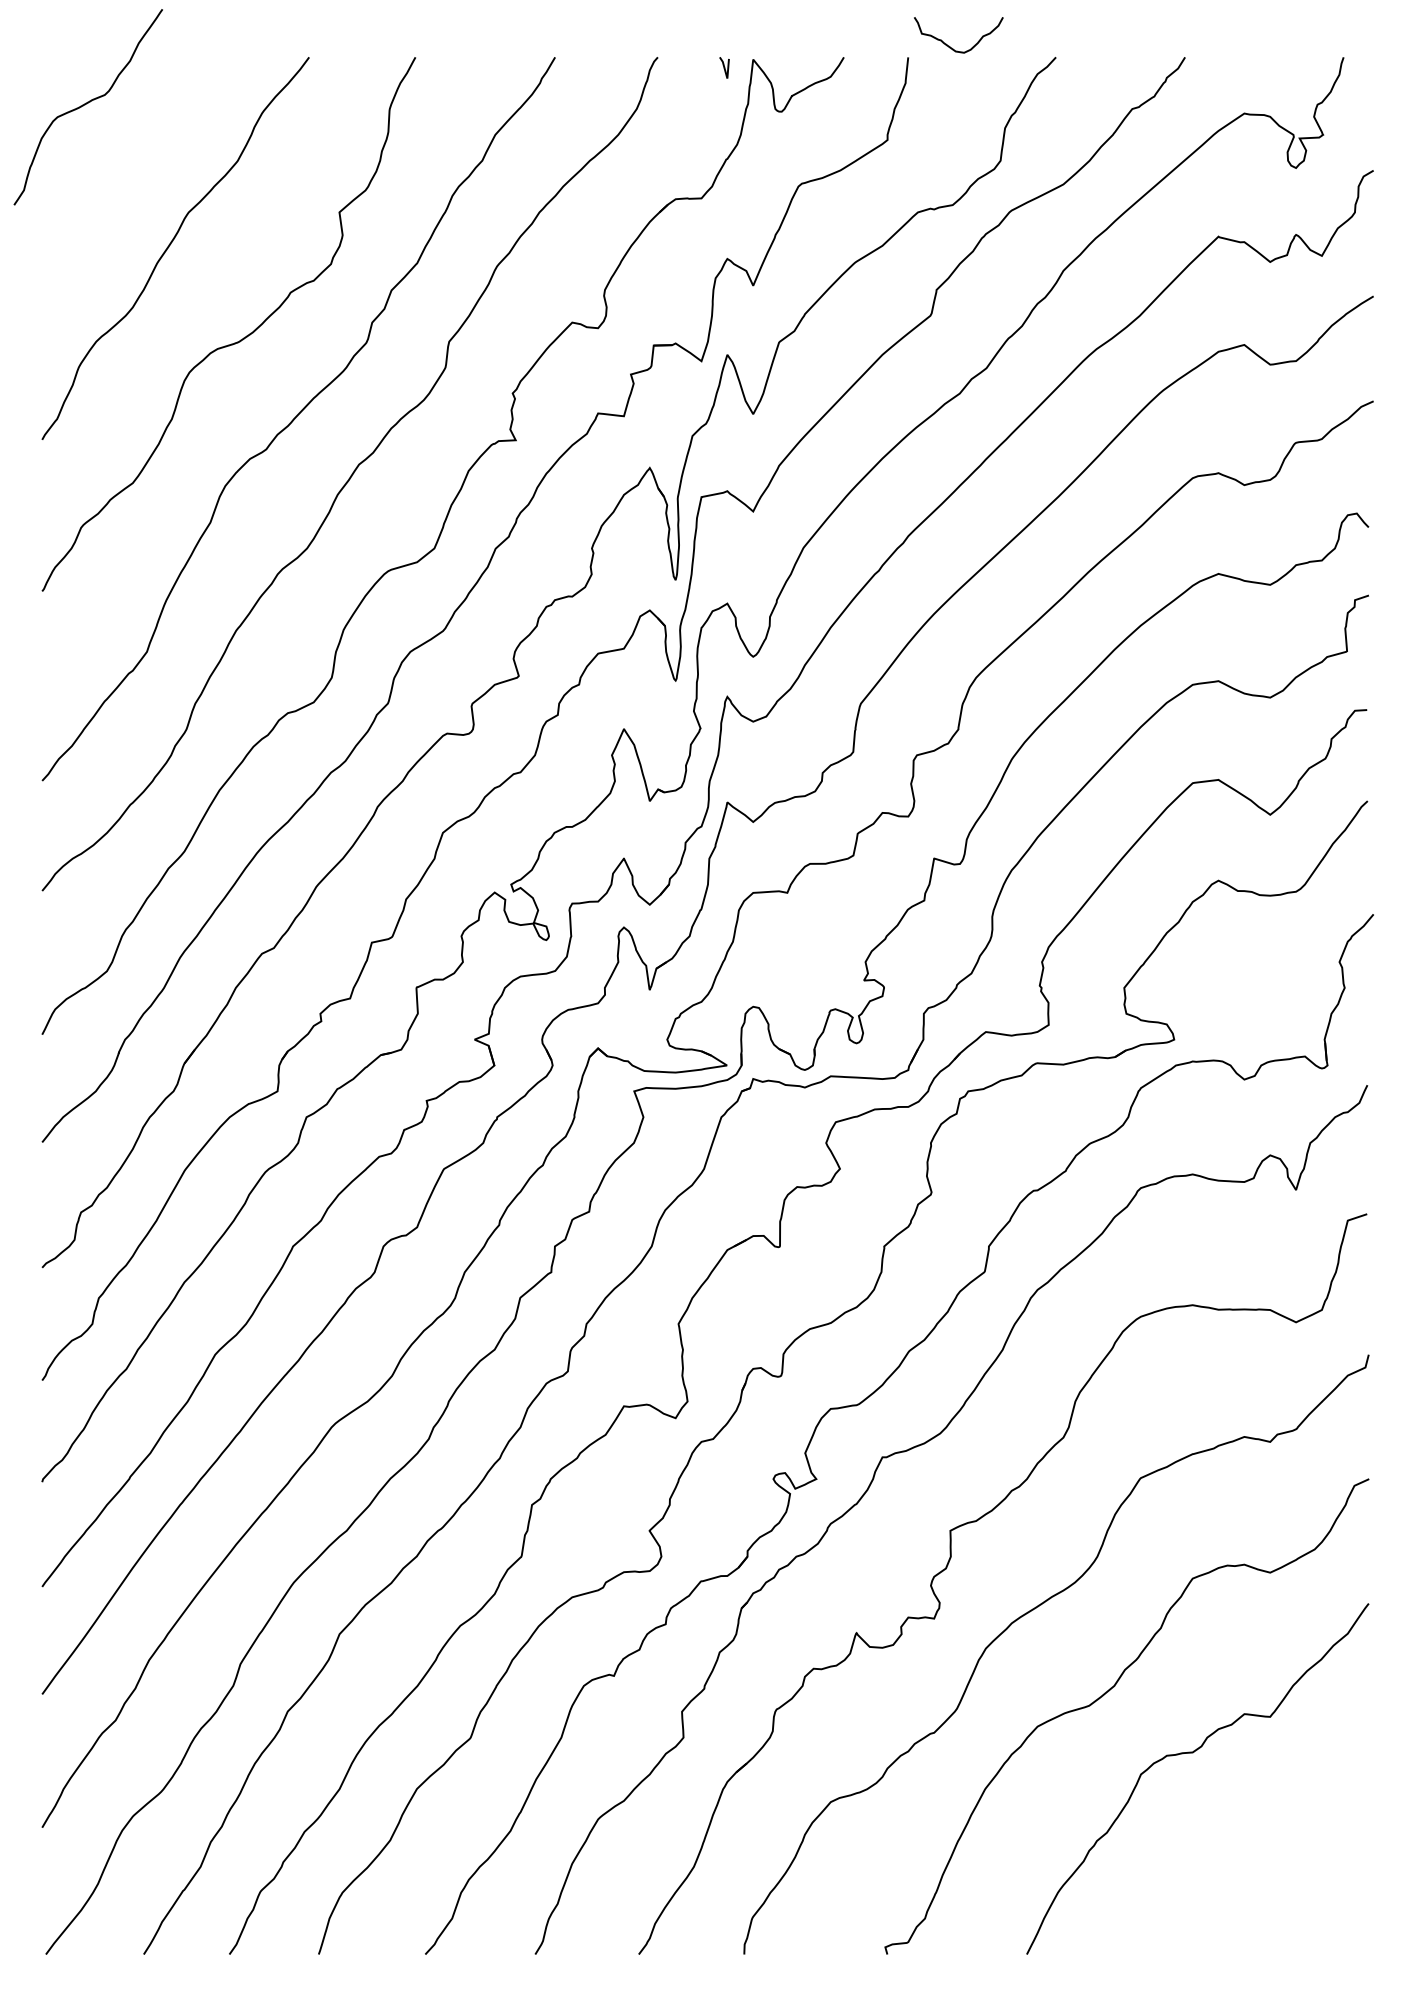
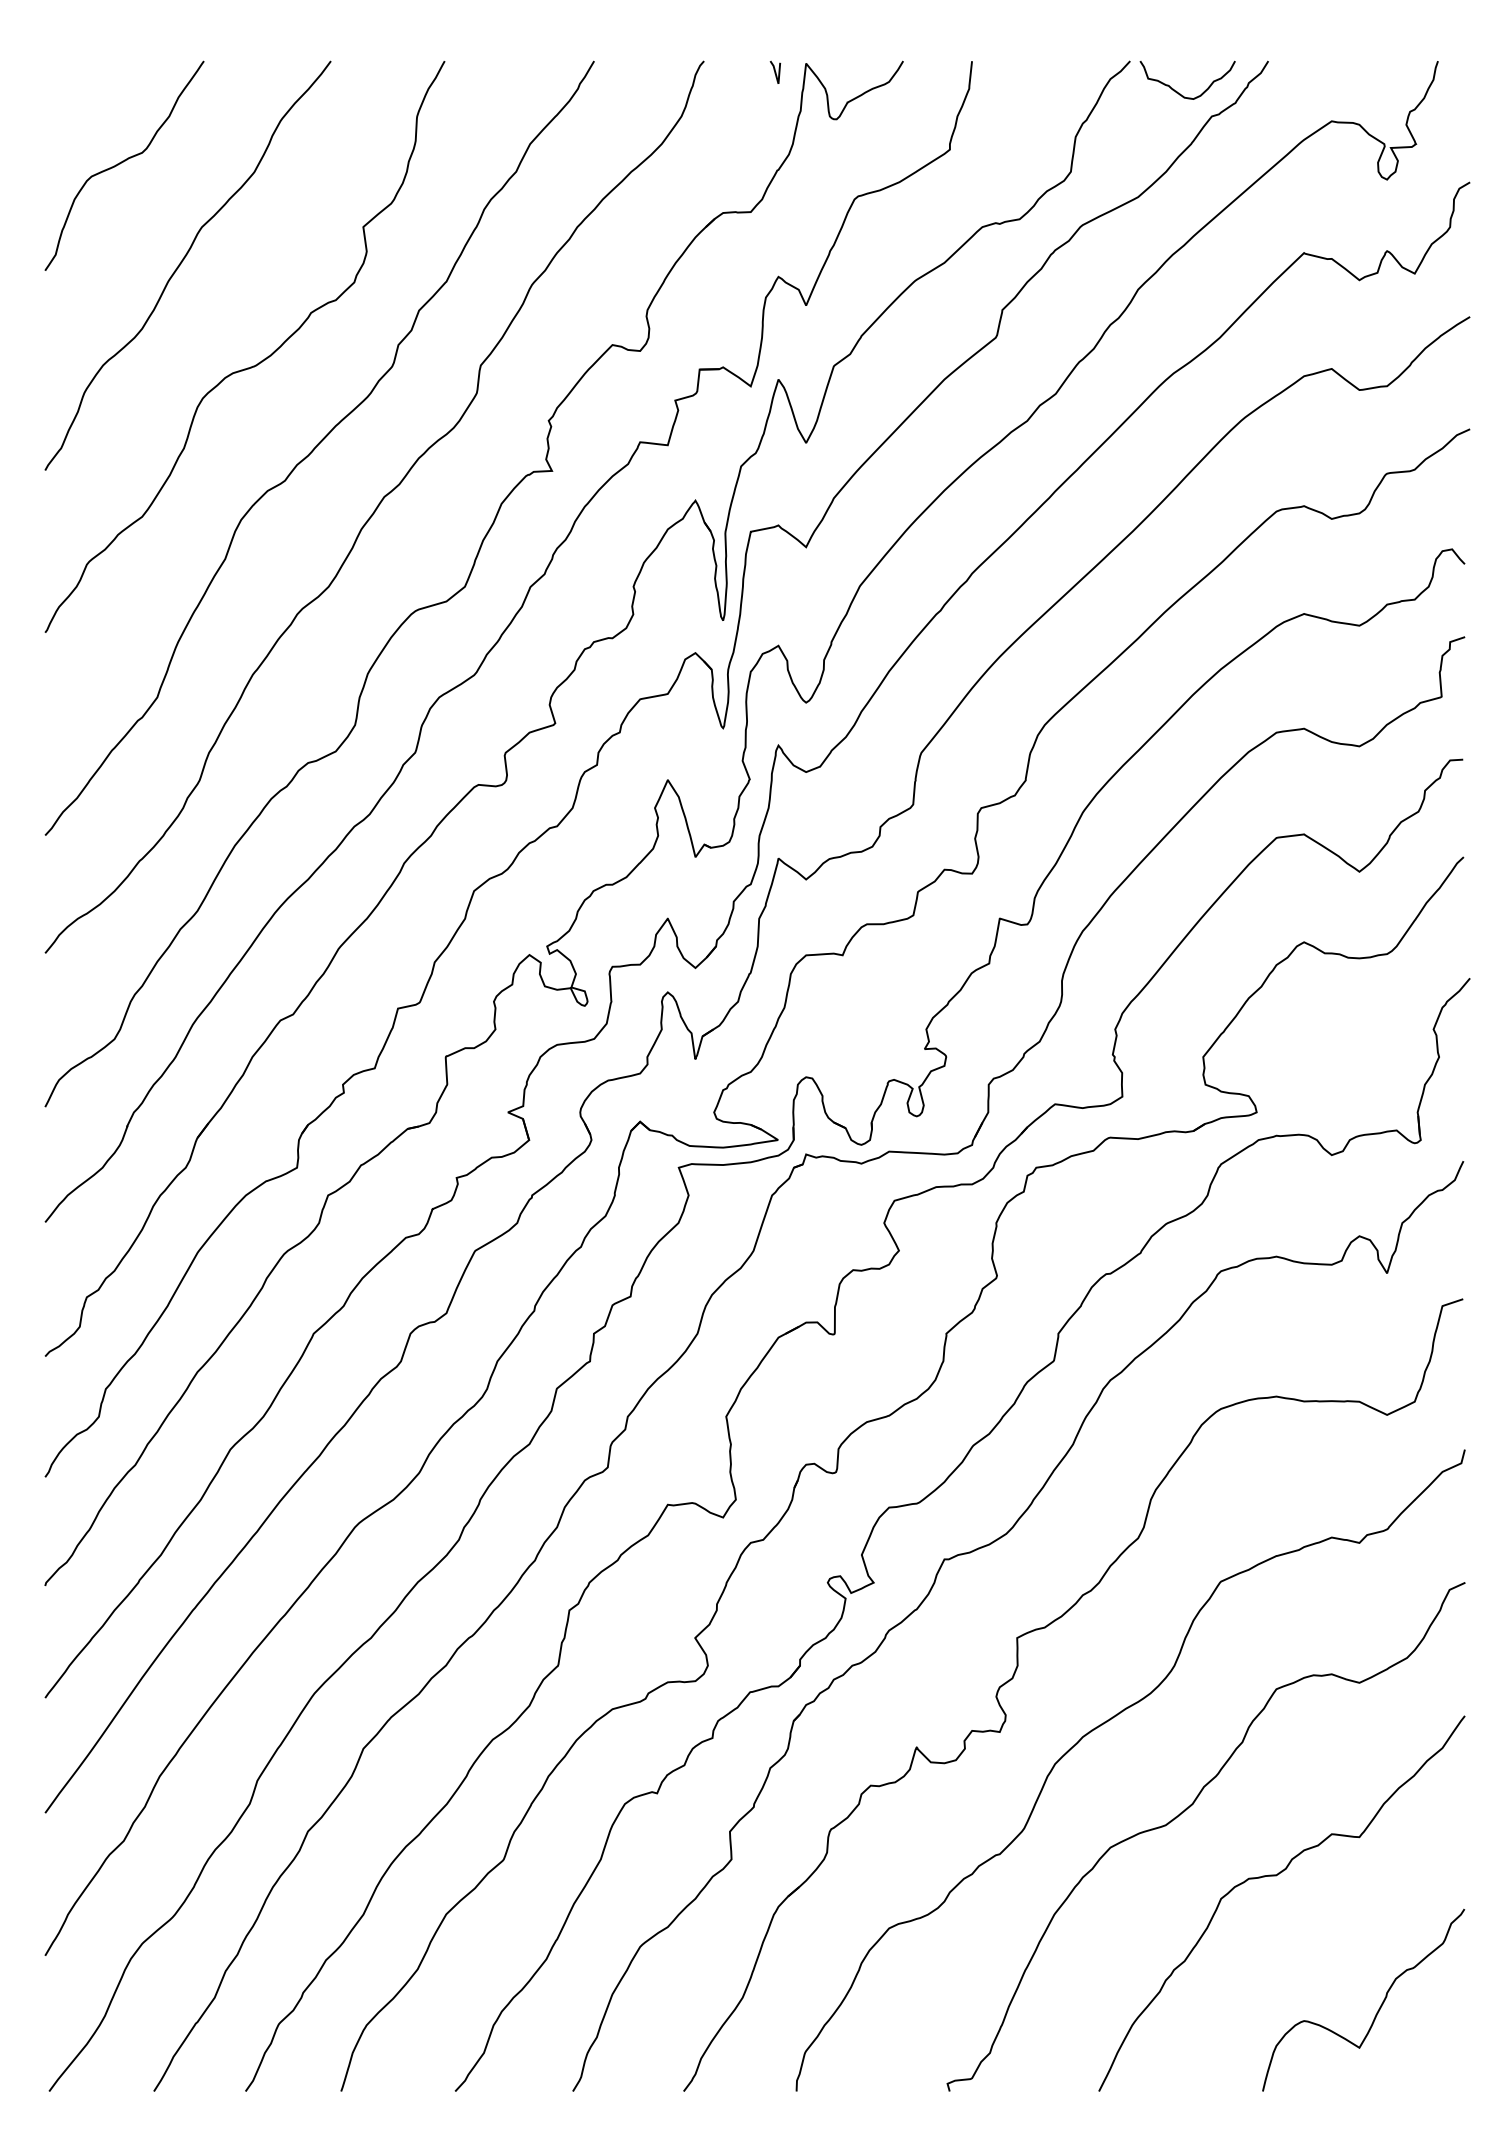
curve: (949, 45) -> (1177, 91), moved
curve: (85, 105) -> (121, 164), moved
curve: (1288, 1876) -> (1378, 2008), added

